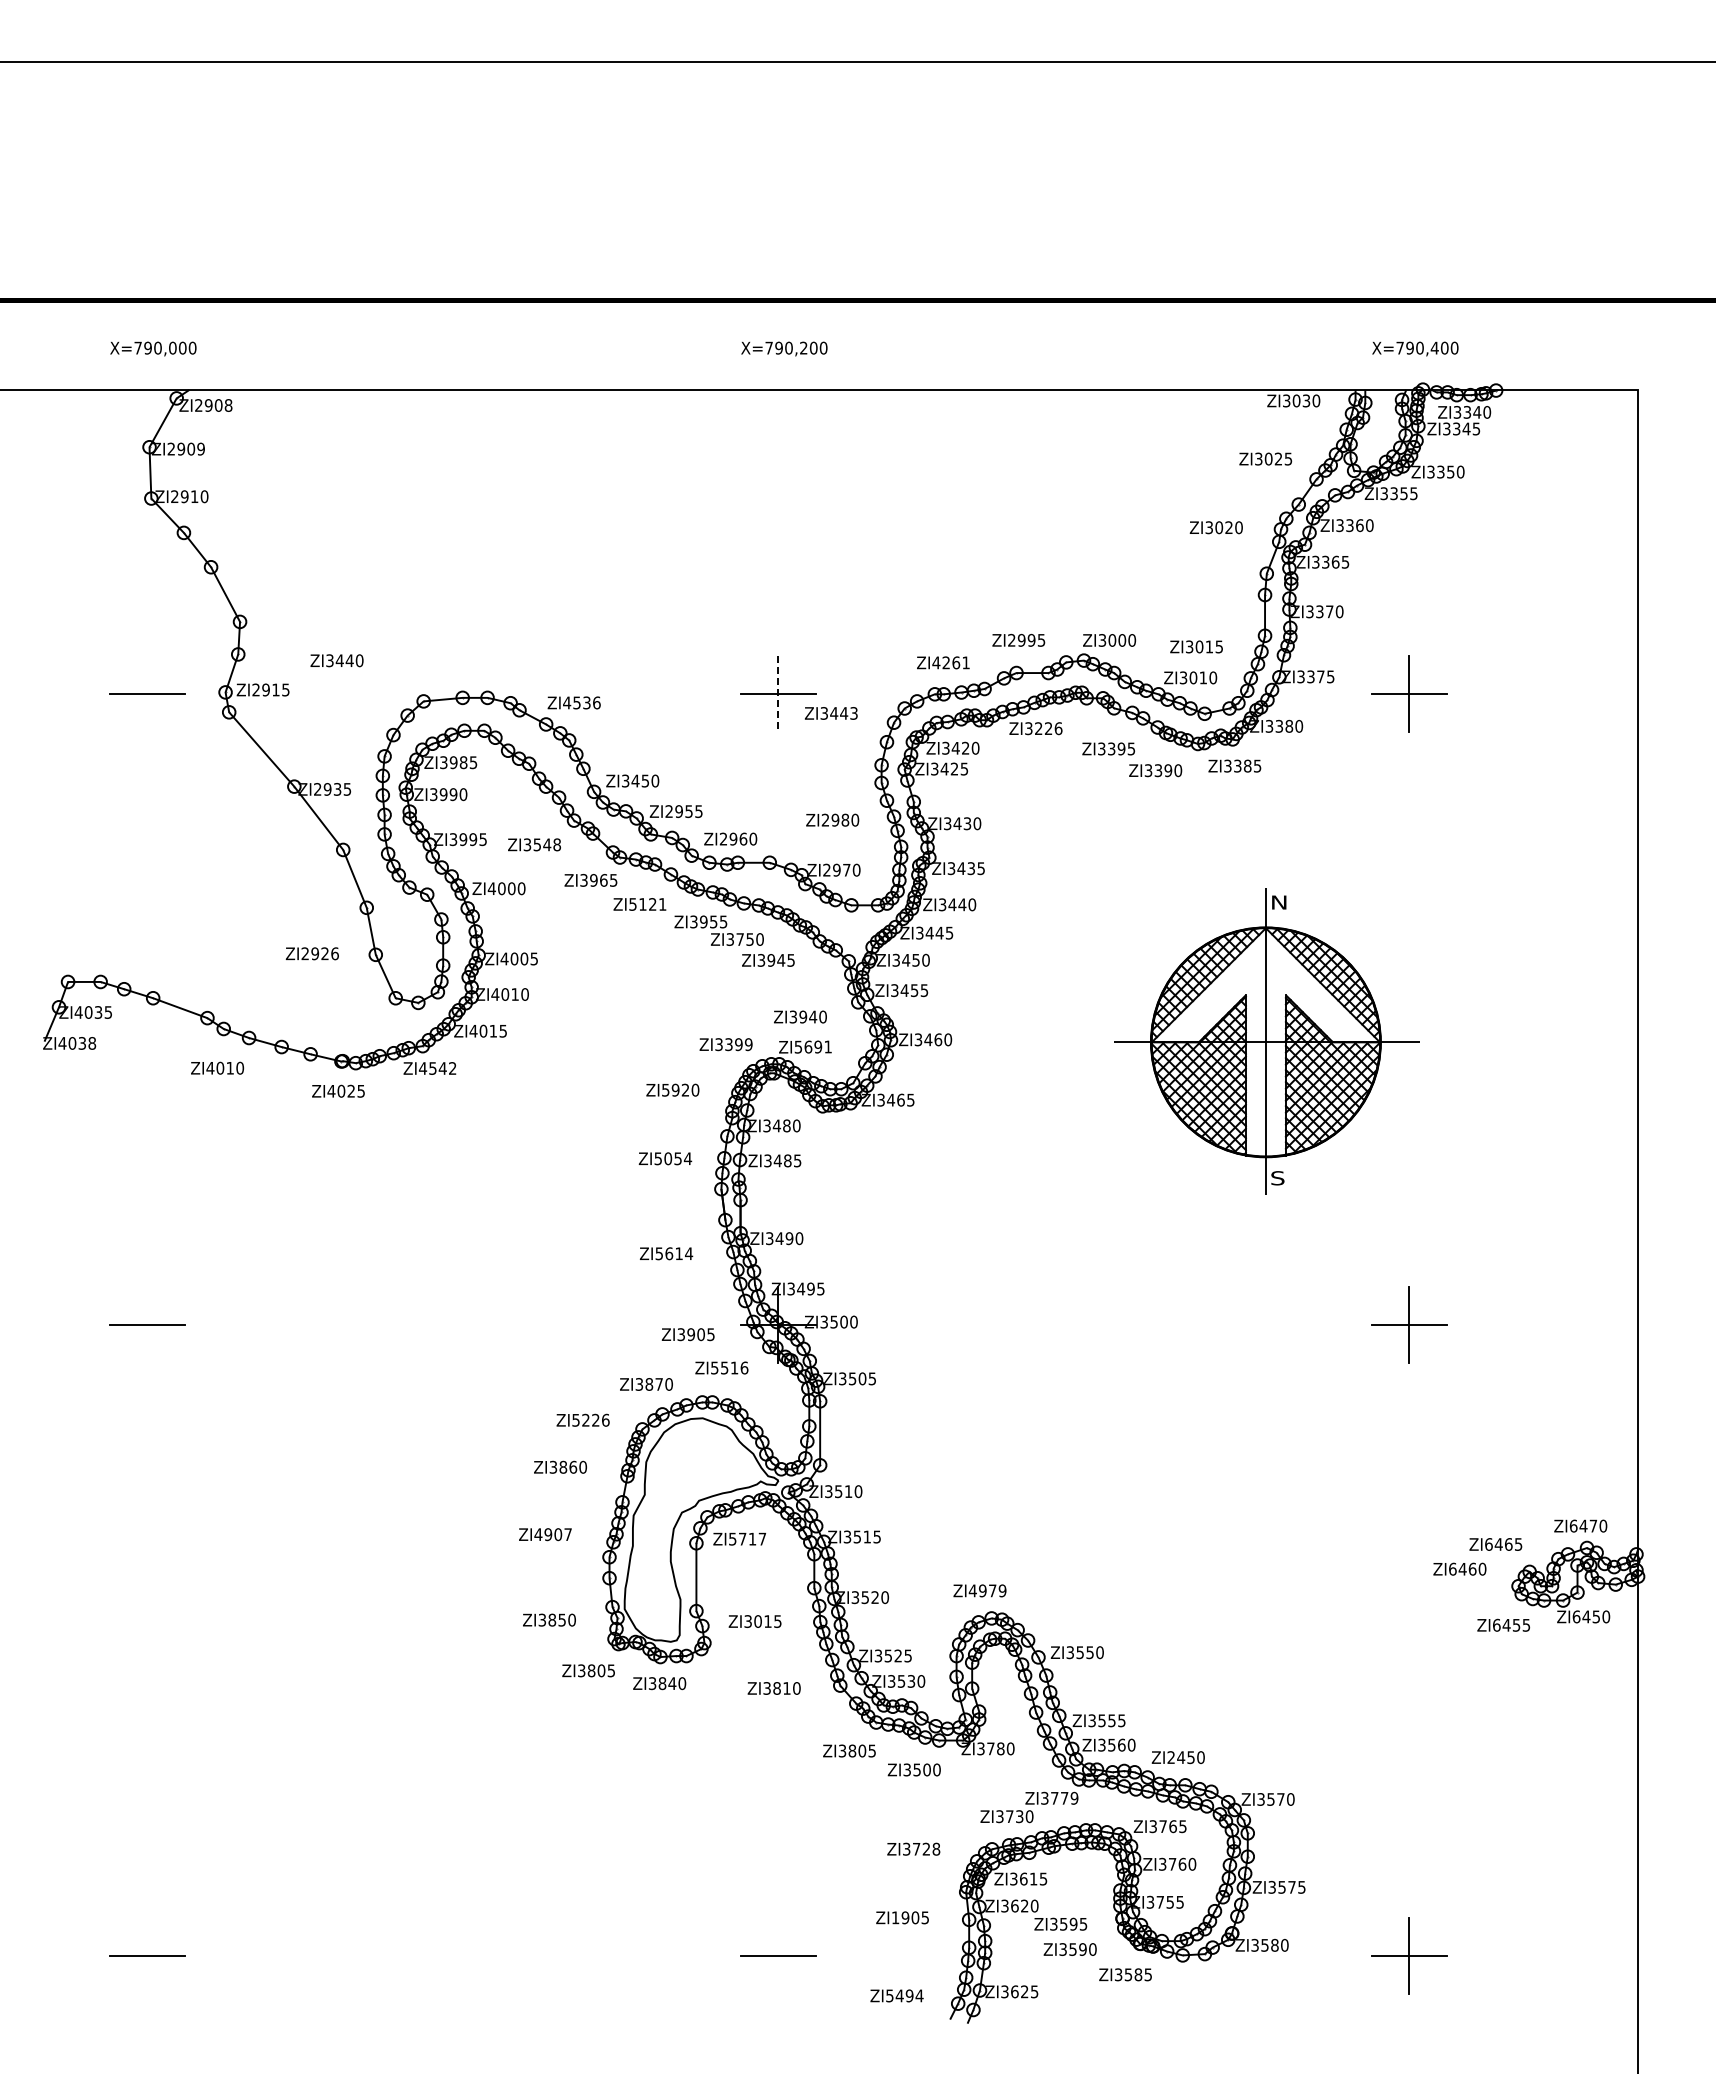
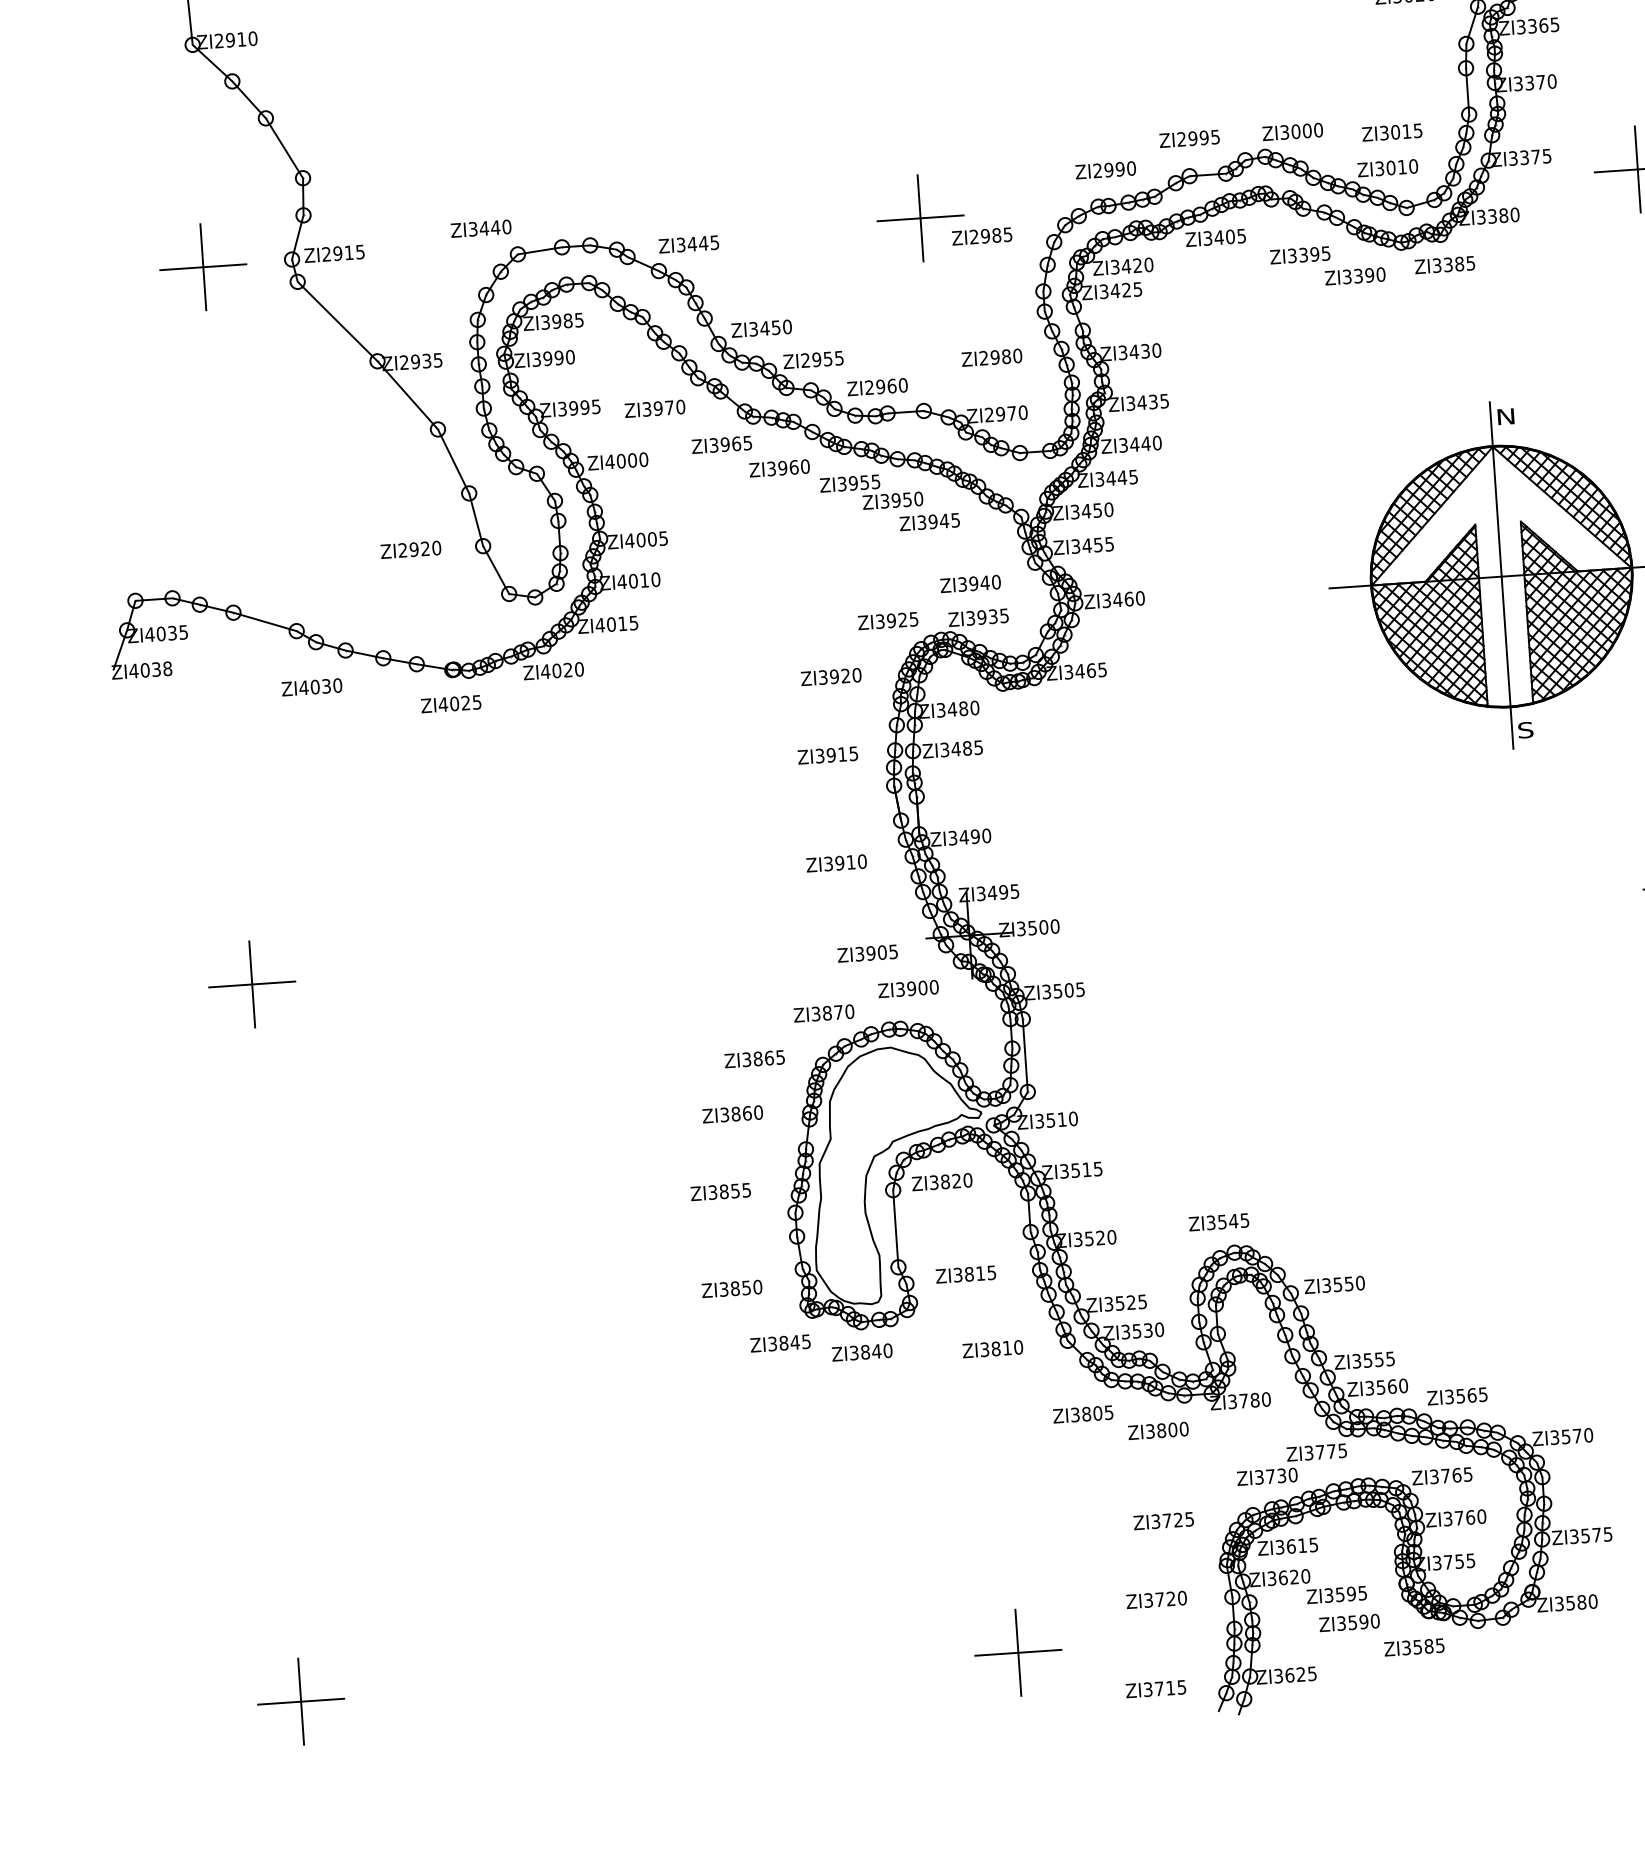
text: (336, 660) -> (480, 228), moved
text: (950, 662) -> (1113, 169), ZI4261 -> ZI2990
line: (147, 693) -> (203, 266), added
line: (778, 693) -> (920, 217), dashed -> solid
text: (581, 702) -> (697, 243), ZI4536 -> ZI3445
text: (838, 713) -> (990, 235), ZI3443 -> ZI2985
text: (1048, 728) -> (1230, 236), ZI3226 -> ZI3405
text: (547, 844) -> (669, 407), ZI3548 -> ZI3970
text: (647, 904) -> (788, 467), ZI5121 -> ZI3960
text: (740, 939) -> (896, 500), ZI3750 -> ZI3950
text: (334, 953) -> (436, 547), ZI2926 -> ZI2920
text: (738, 1044) -> (902, 619), ZI3399 -> ZI3925
text: (813, 1046) -> (987, 616), ZI5691 -> ZI3935
text: (229, 1067) -> (325, 685), ZI4010 -> ZI4030
text: (442, 1068) -> (567, 670), ZI4542 -> ZI4020
text: (665, 1089) -> (822, 676), ZI5920 -> ZI3920
text: (673, 1158) -> (837, 754), ZI5054 -> ZI3915
text: (674, 1253) -> (845, 862), ZI5614 -> ZI3910
line: (147, 1324) -> (252, 984), added
text: (729, 1367) -> (917, 987), ZI5516 -> ZI3900
text: (590, 1419) -> (763, 1057), ZI5226 -> ZI3865
text: (552, 1534) -> (728, 1191), ZI4907 -> ZI3855
text: (747, 1538) -> (950, 1180), ZI5717 -> ZI3820
text: (987, 1590) -> (1227, 1221), ZI4979 -> ZI3545
text: (757, 1621) -> (968, 1274), ZI3015 -> ZI3815
text: (601, 1670) -> (795, 1342), ZI3805 -> ZI3845
text: (1185, 1757) -> (1465, 1395), ZI2450 -> ZI3565
text: (916, 1769) -> (1160, 1430), ZI3500 -> ZI3800
text: (1074, 1797) -> (1342, 1449), ZI3779 -> ZI3775
text: (936, 1848) -> (1189, 1518), ZI3728 -> ZI3725
text: (910, 1917) -> (1165, 1598), ZI1905 -> ZI3720
line: (147, 1955) -> (301, 1701), added
line: (778, 1955) -> (1018, 1652), added
text: (904, 1995) -> (1164, 1688), ZI5494 -> ZI3715

